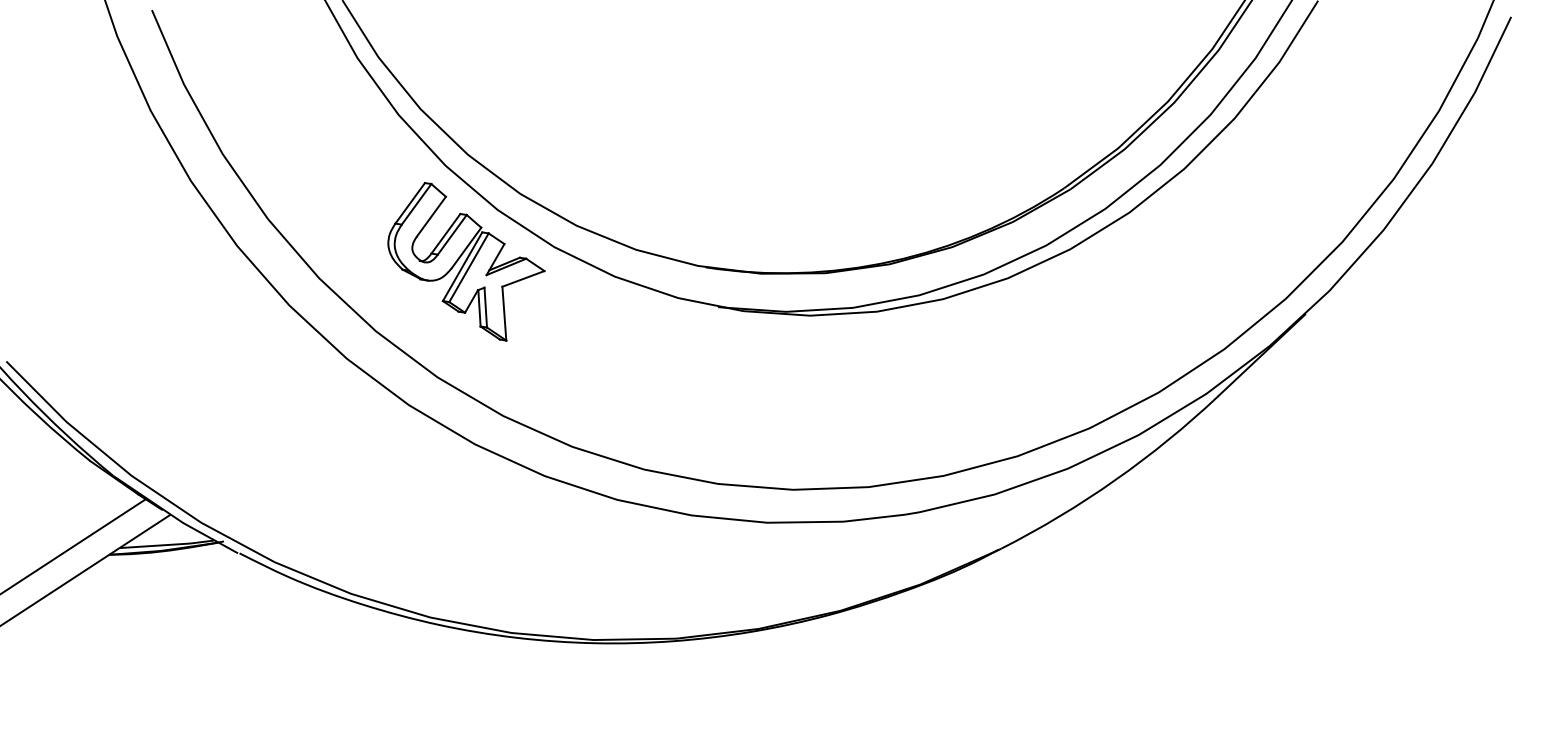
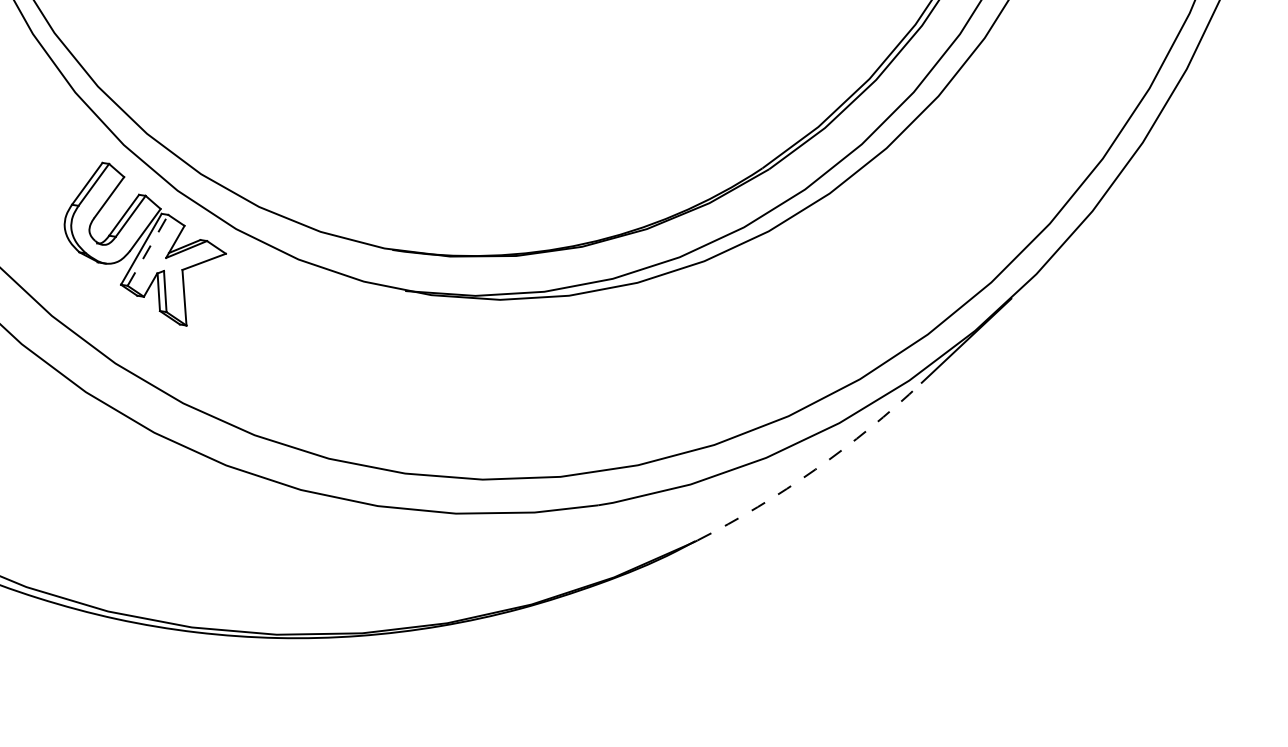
line: (469, 267) -> (148, 250), solid -> dashed
arc: (1115, 480) -> (815, 470), solid -> dashed

